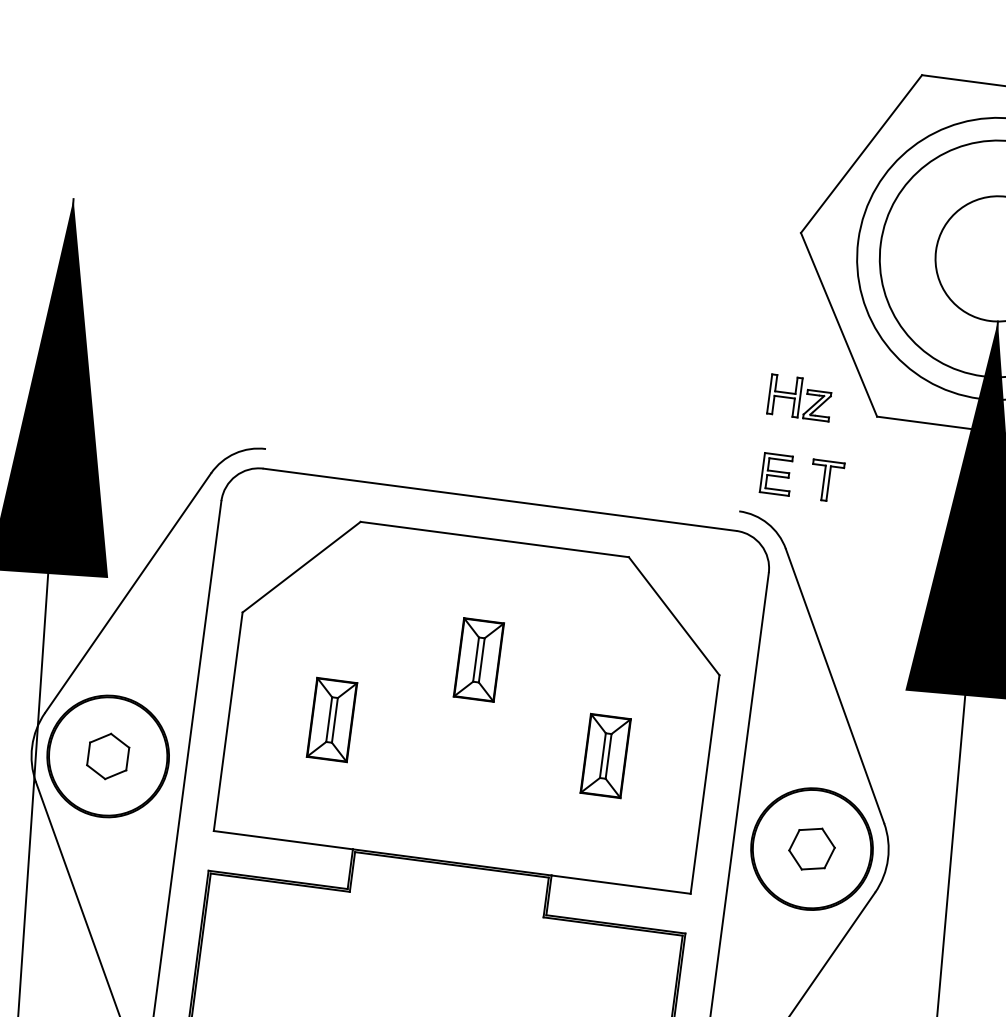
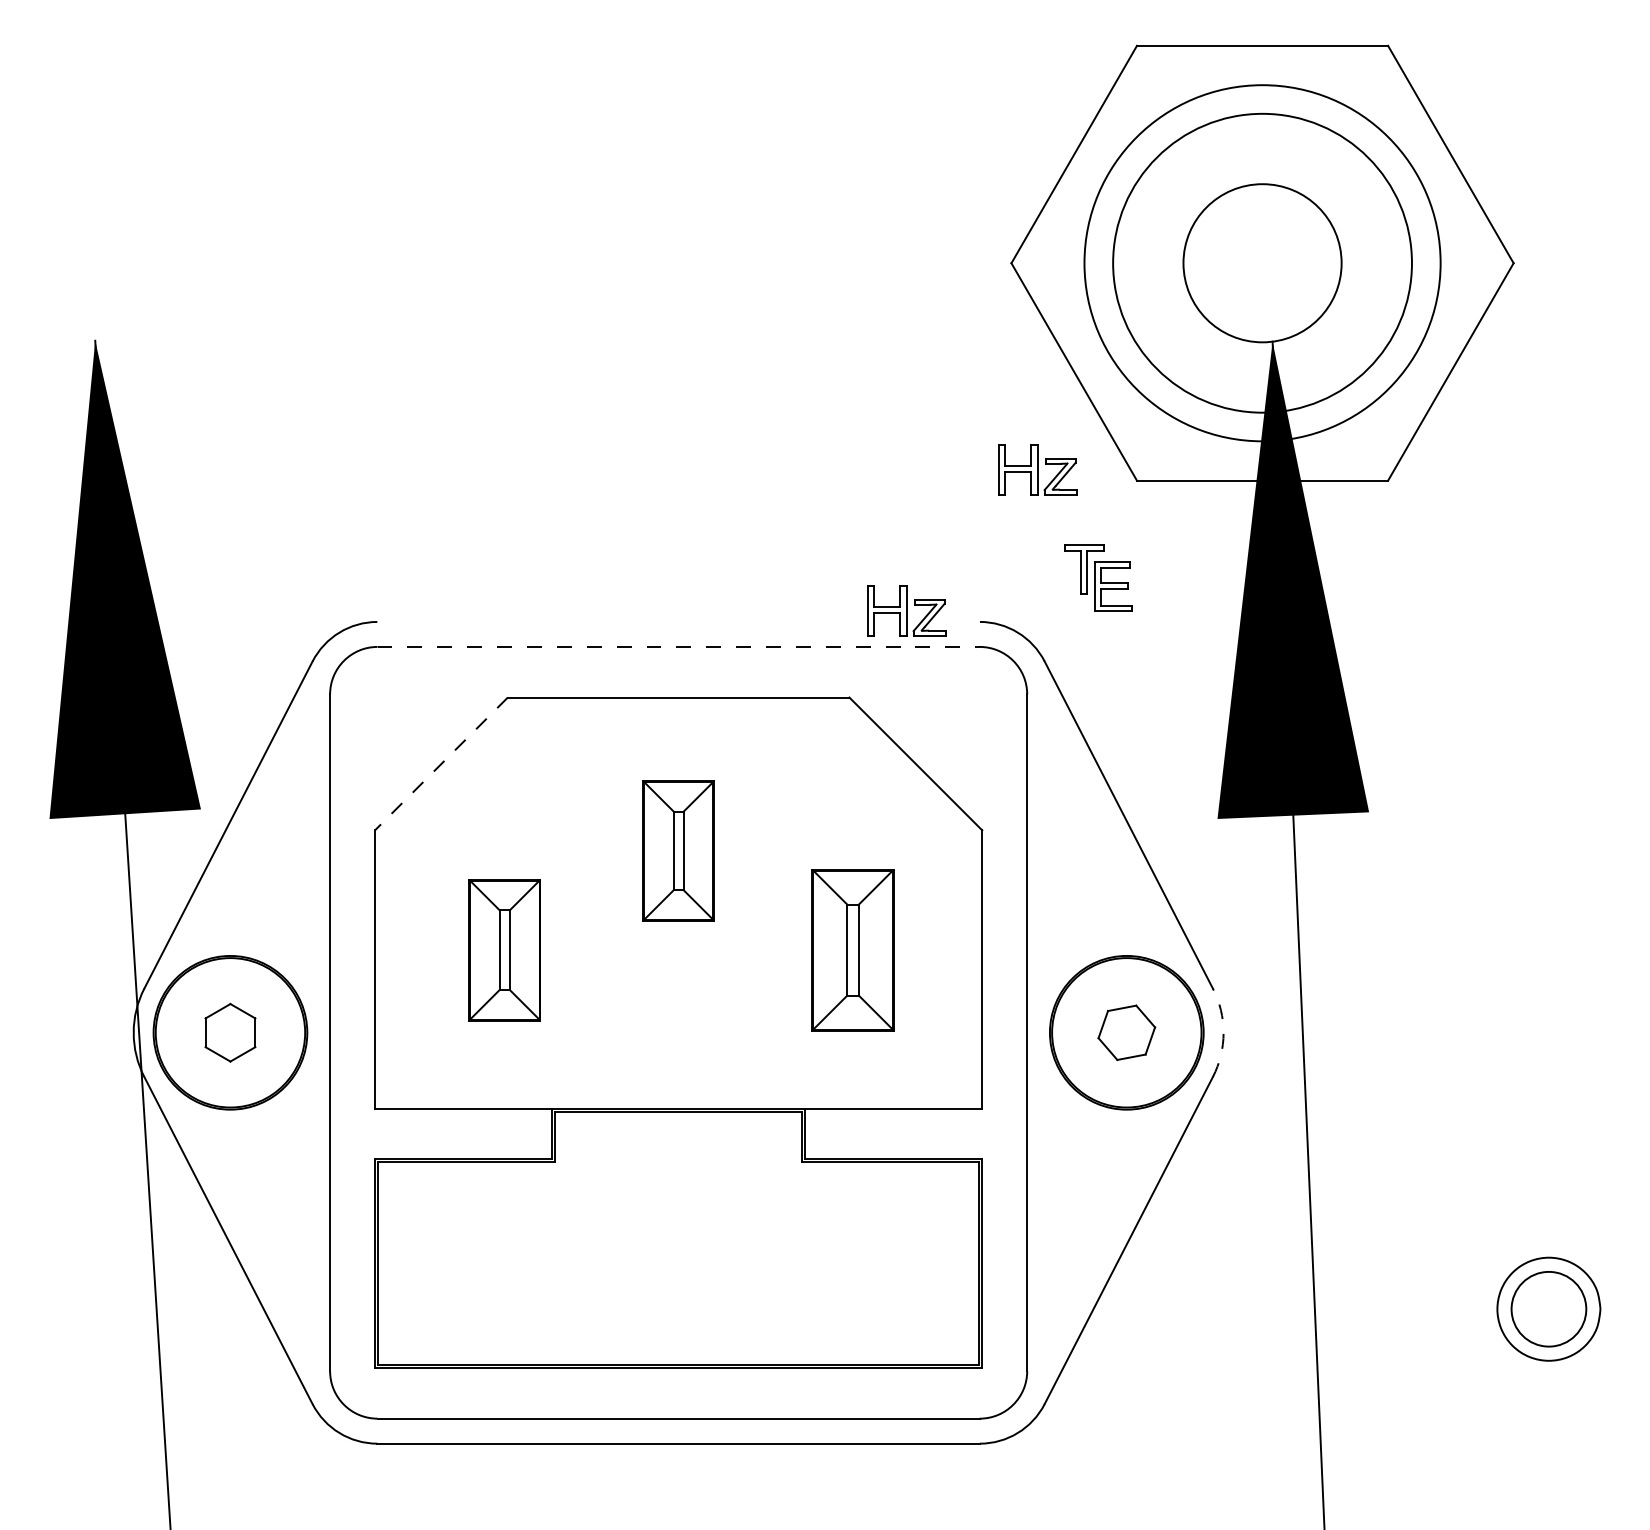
part: (777, 474) -> (1113, 586), moved
part: (682, 494) -> (906, 610), added
line: (500, 499) -> (679, 646), solid -> dashed
line: (301, 566) -> (441, 763), solid -> dashed
part: (478, 659) -> (678, 850), size x1.4
part: (331, 720) -> (504, 950), size x1.4
part: (605, 756) -> (853, 950), size x1.6
arc: (887, 858) -> (1223, 1032), solid -> dashed

